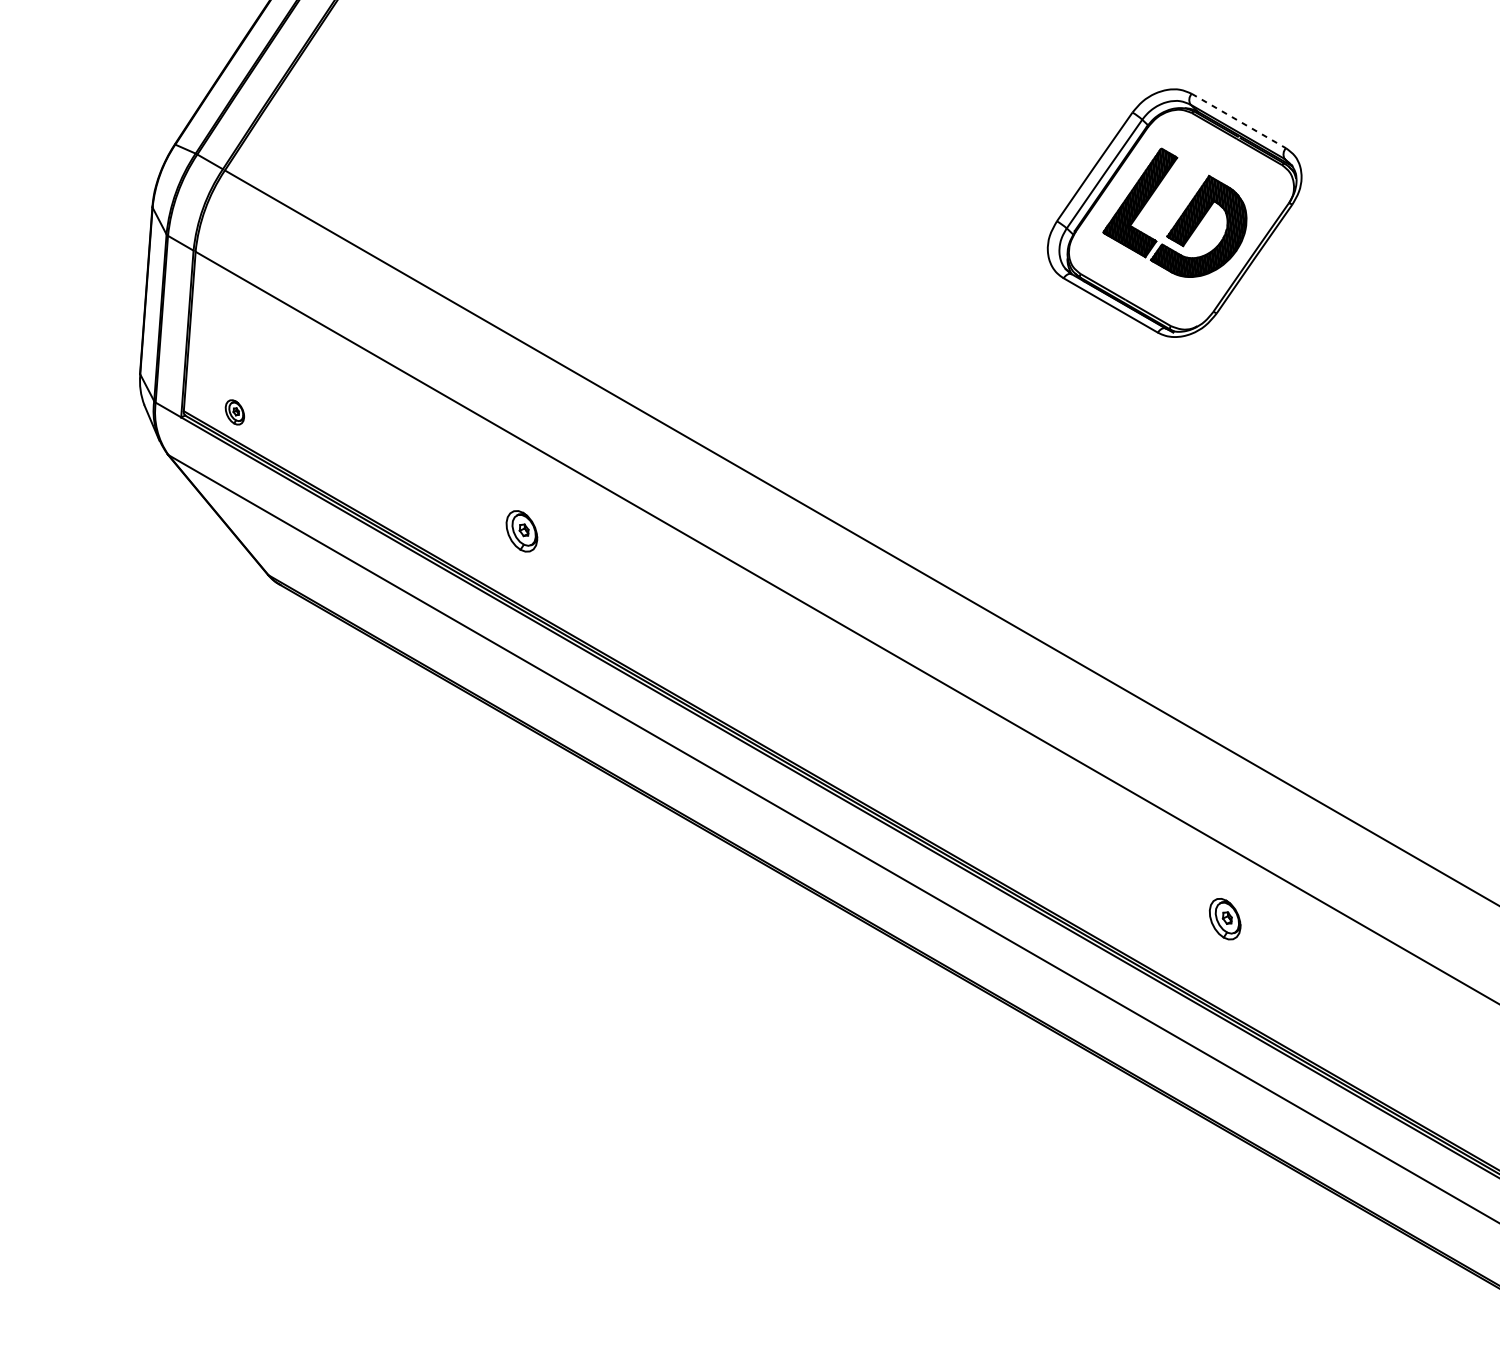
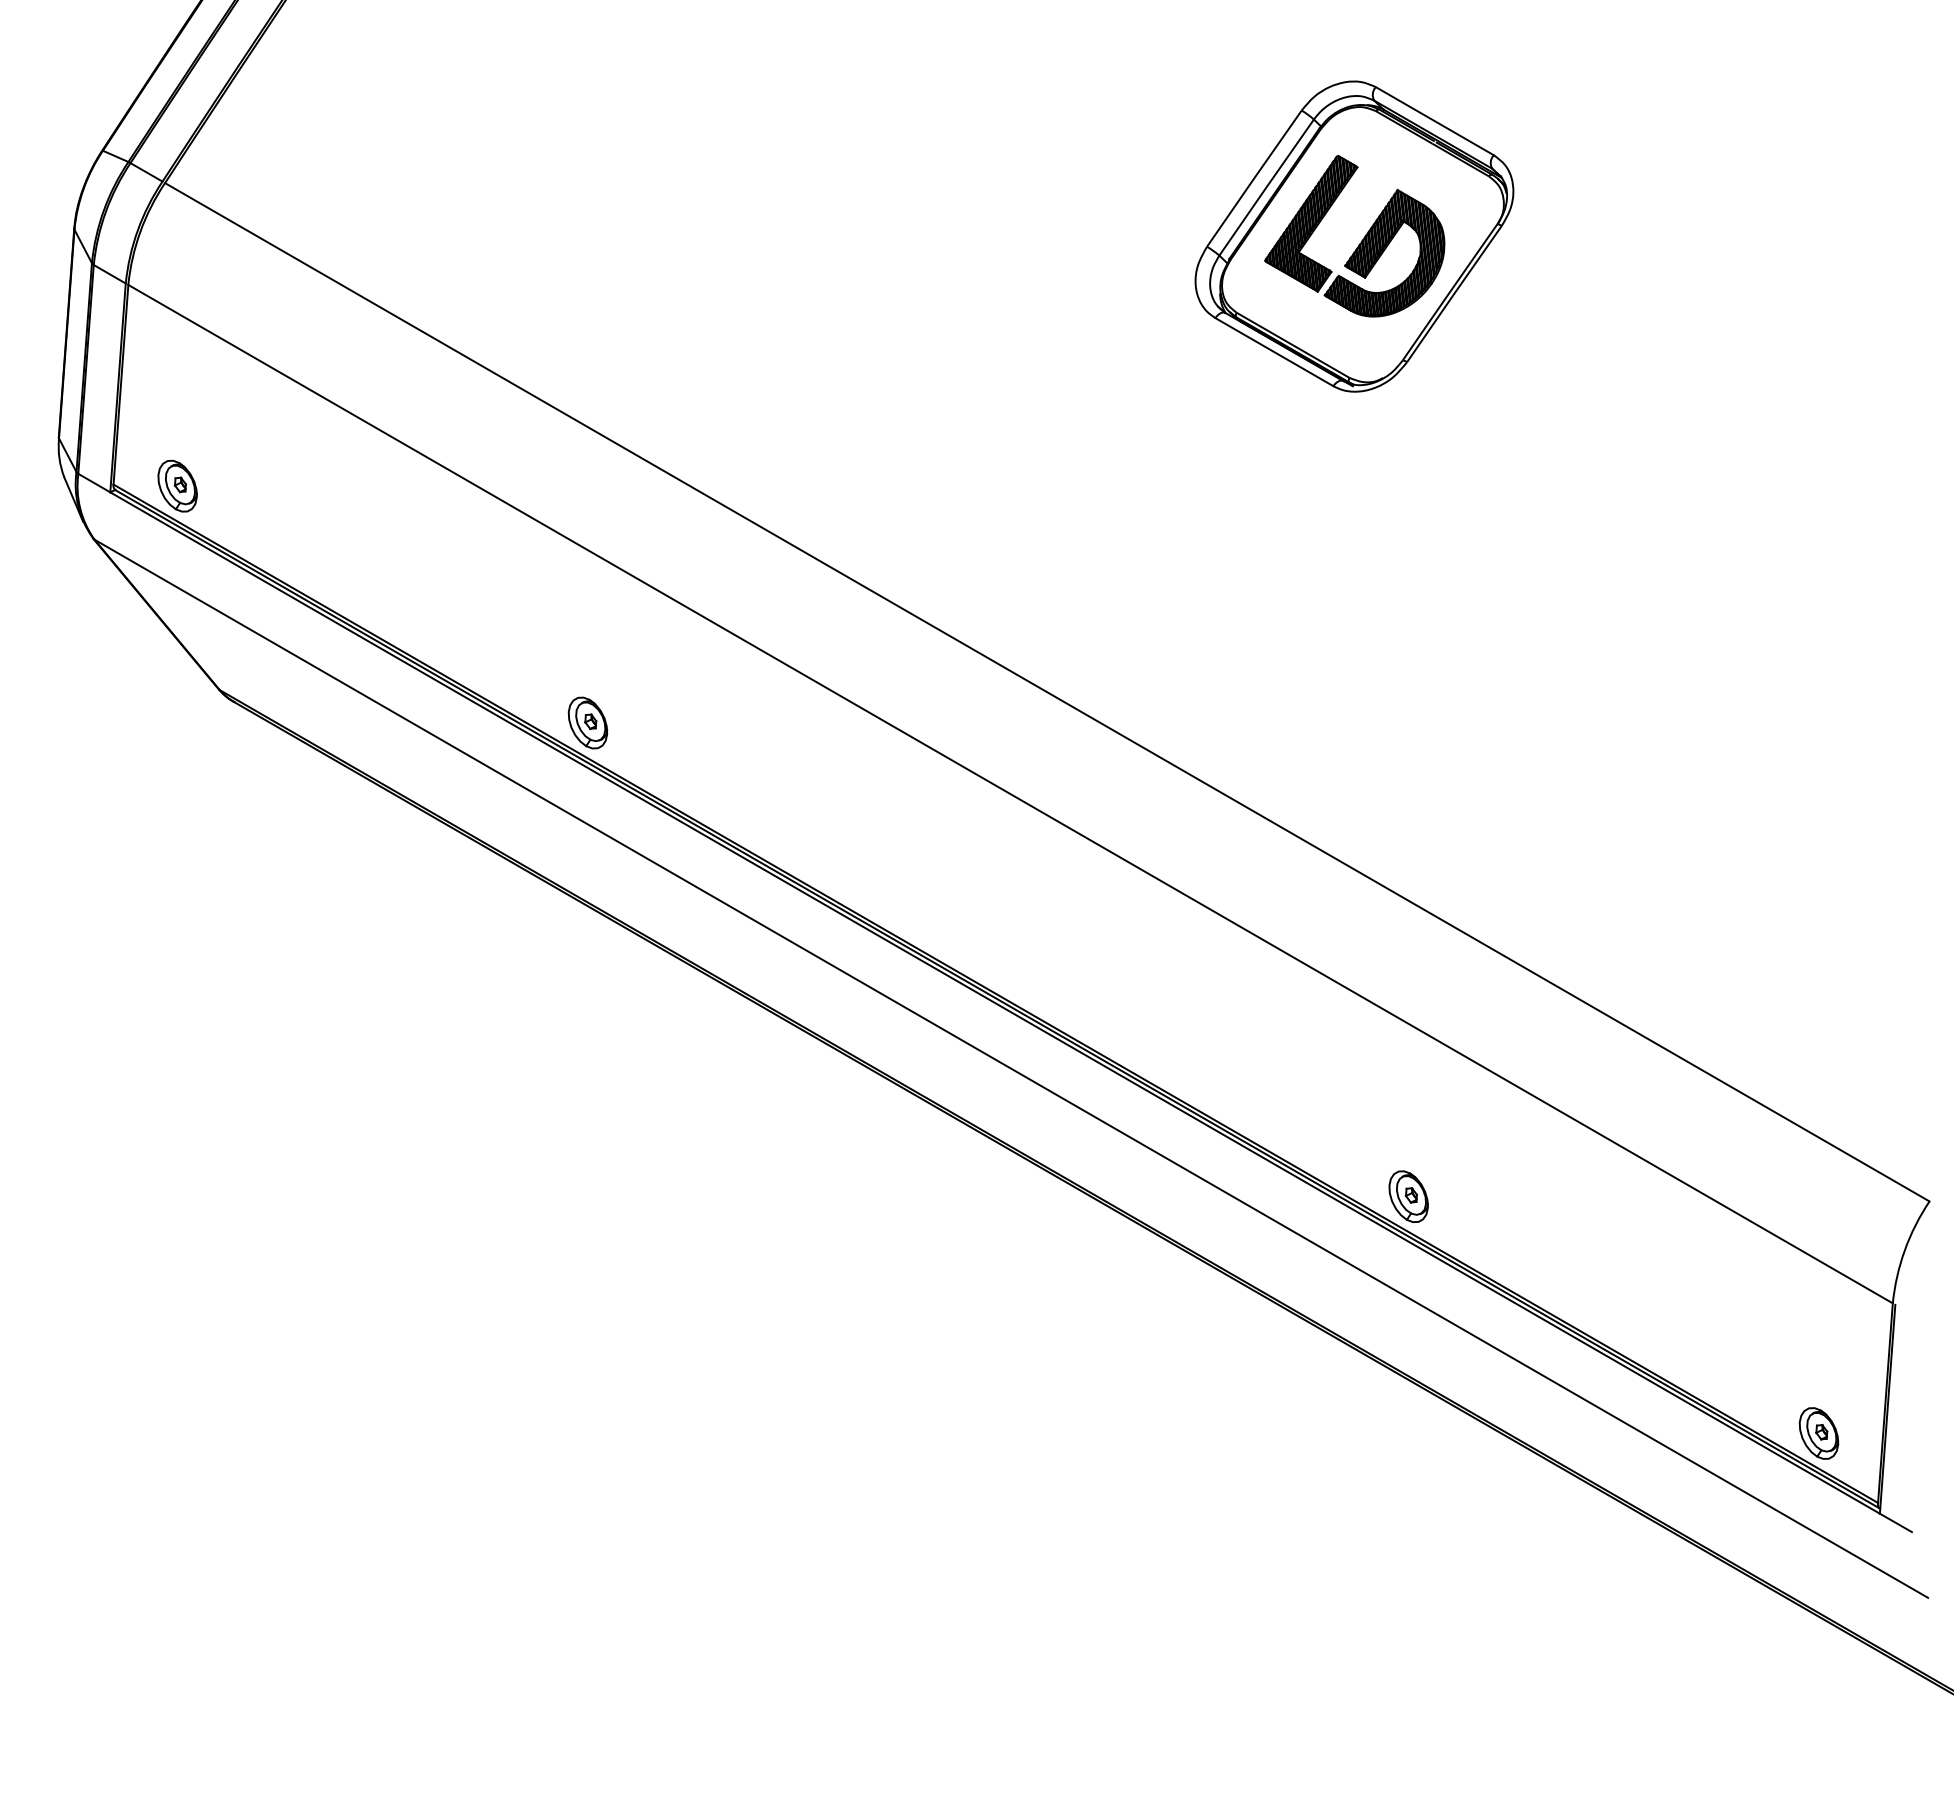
line: (1239, 121) -> (1435, 121), dashed -> solid
part: (234, 411) -> (177, 485), size x1.67
part: (521, 530) -> (587, 722), moved
part: (1225, 918) -> (1408, 1196), moved

